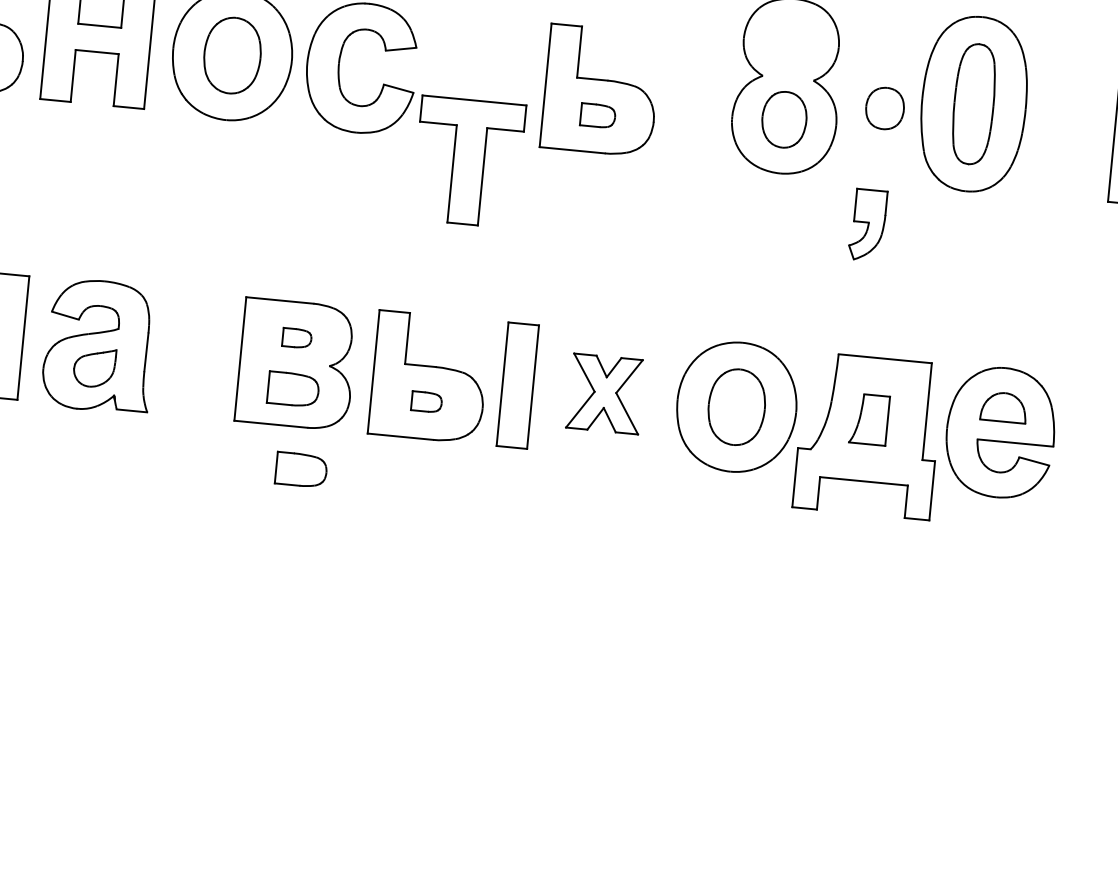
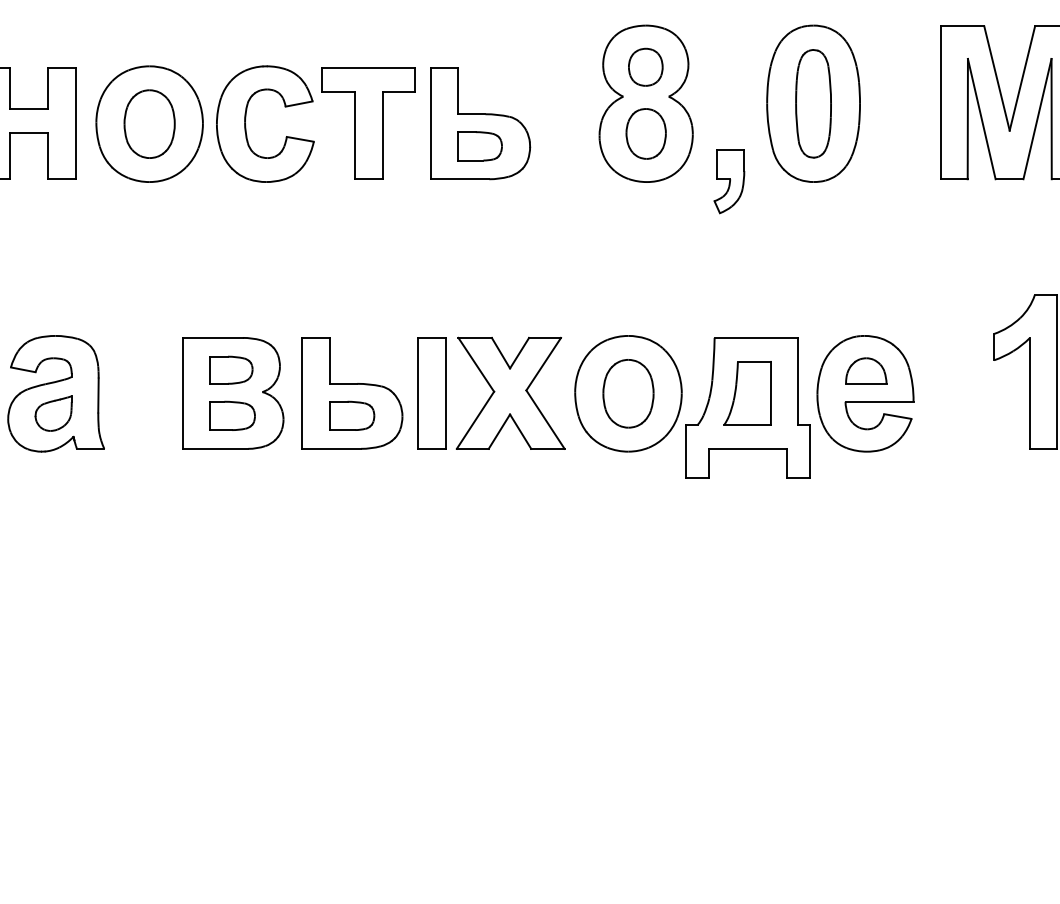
part: (884, 107) -> (645, 66), moved
part: (597, 115) -> (479, 146), size x1.43
part: (468, 161) -> (368, 123), moved
part: (867, 225) -> (729, 181), moved
part: (297, 337) -> (231, 369), size x1.67
part: (605, 393) -> (510, 392), size x1.67
part: (427, 401) -> (352, 415), size x1.67
part: (869, 419) -> (747, 393), size x1.43
part: (301, 469) -> (246, 486), removed

